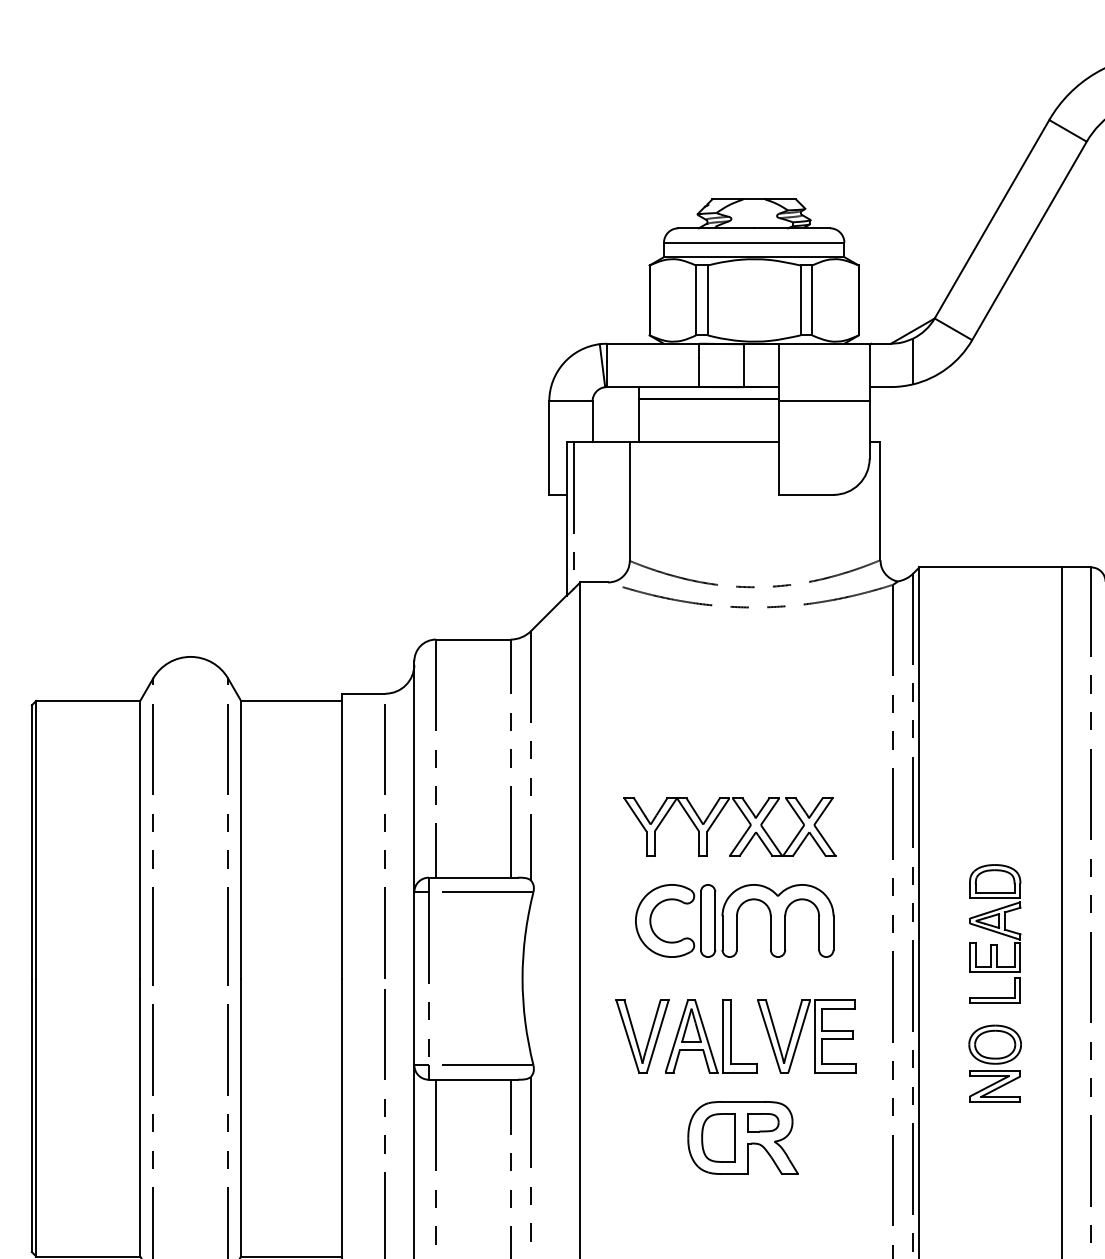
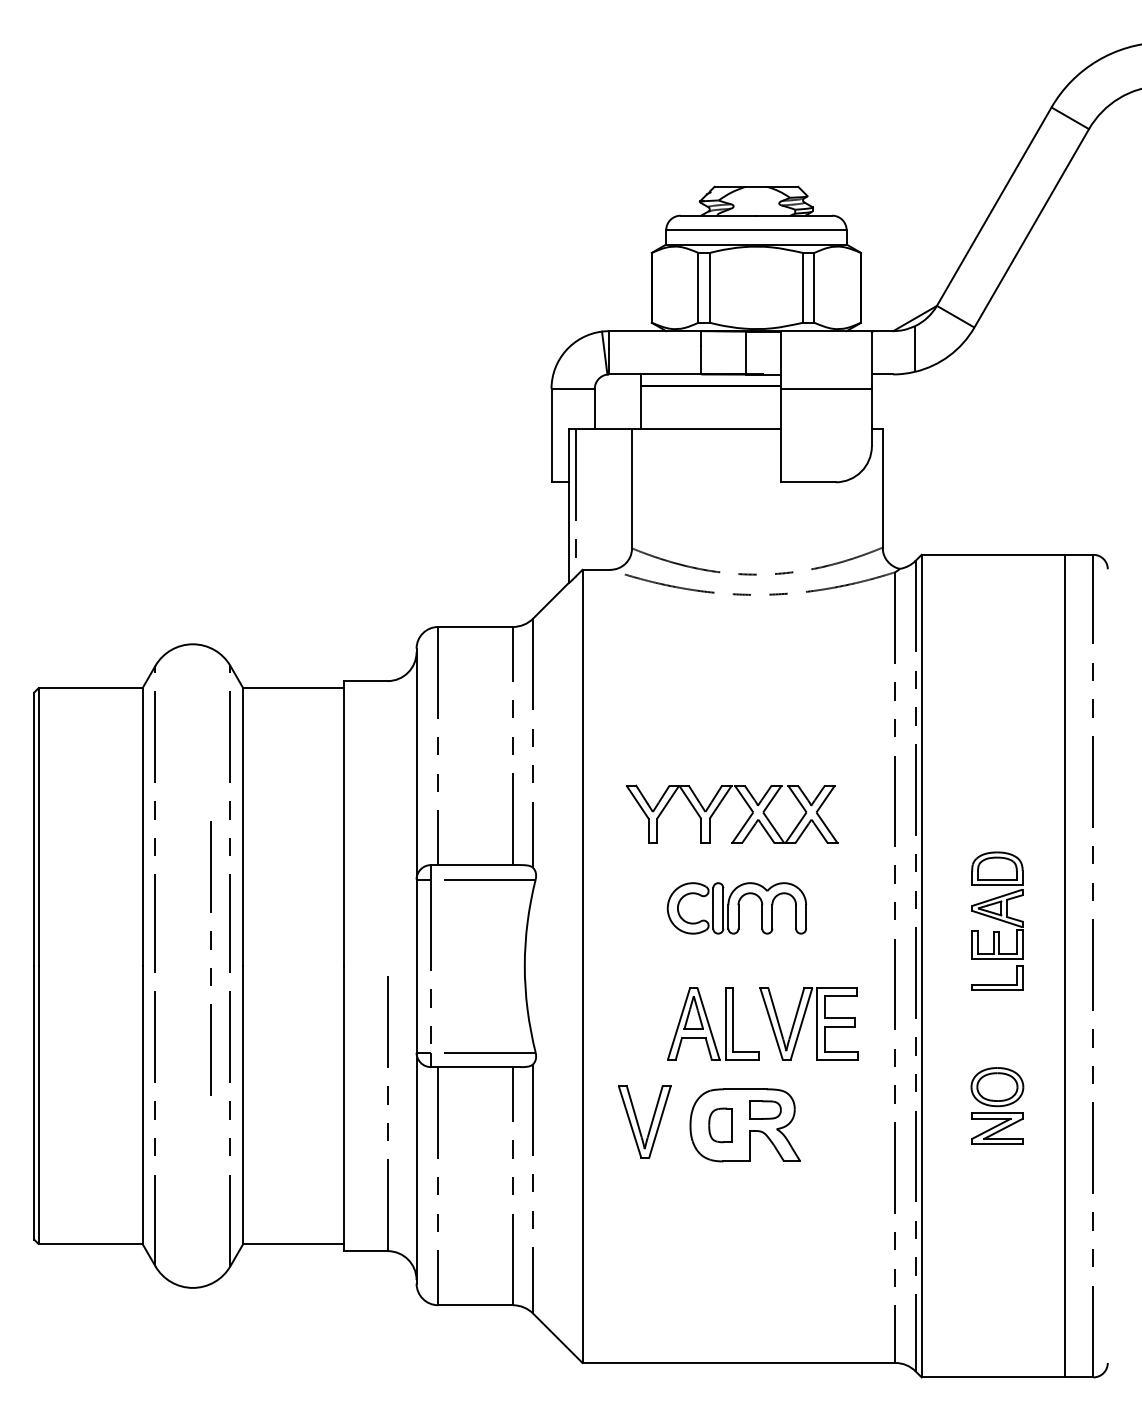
line: (385, 832) -> (210, 949), moved
part: (734, 921) -> (736, 908), size x0.7
part: (636, 1037) -> (638, 1122), moved
part: (995, 1063) -> (997, 1105), moved
part: (718, 1138) -> (720, 1125), size x0.7

